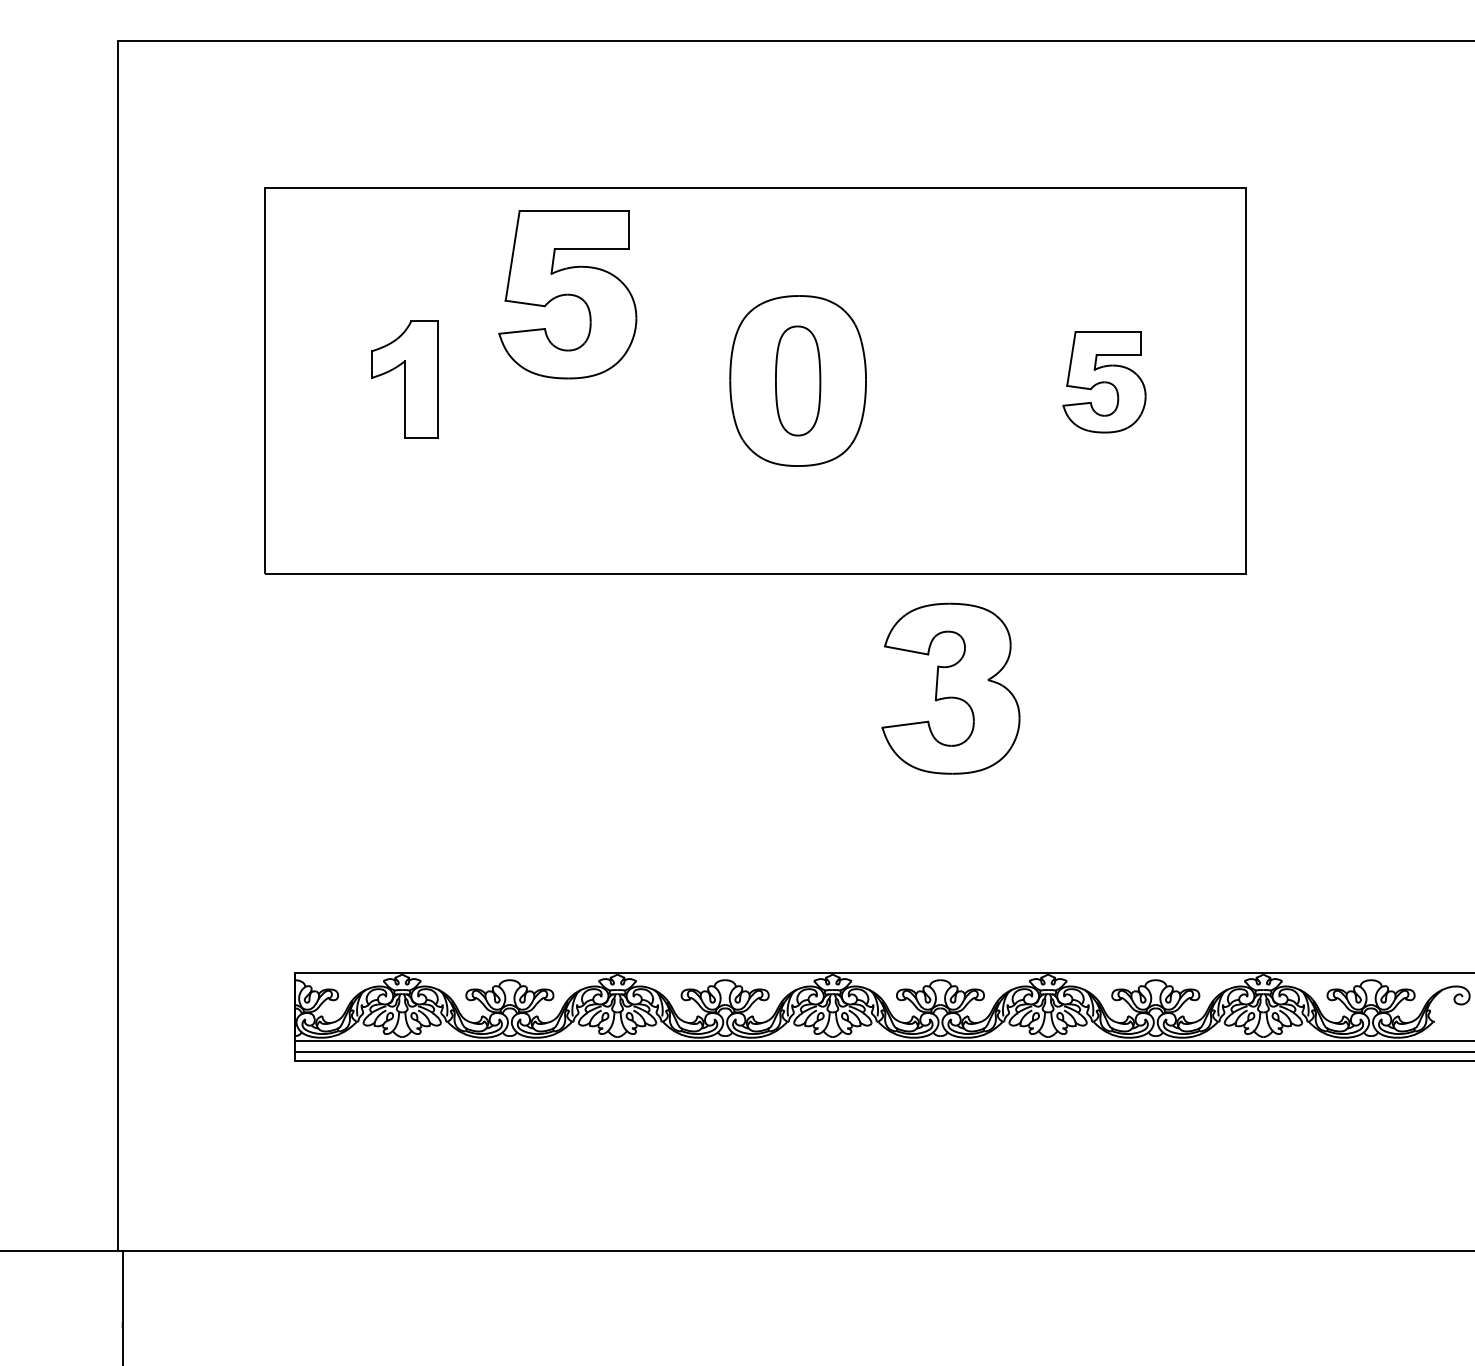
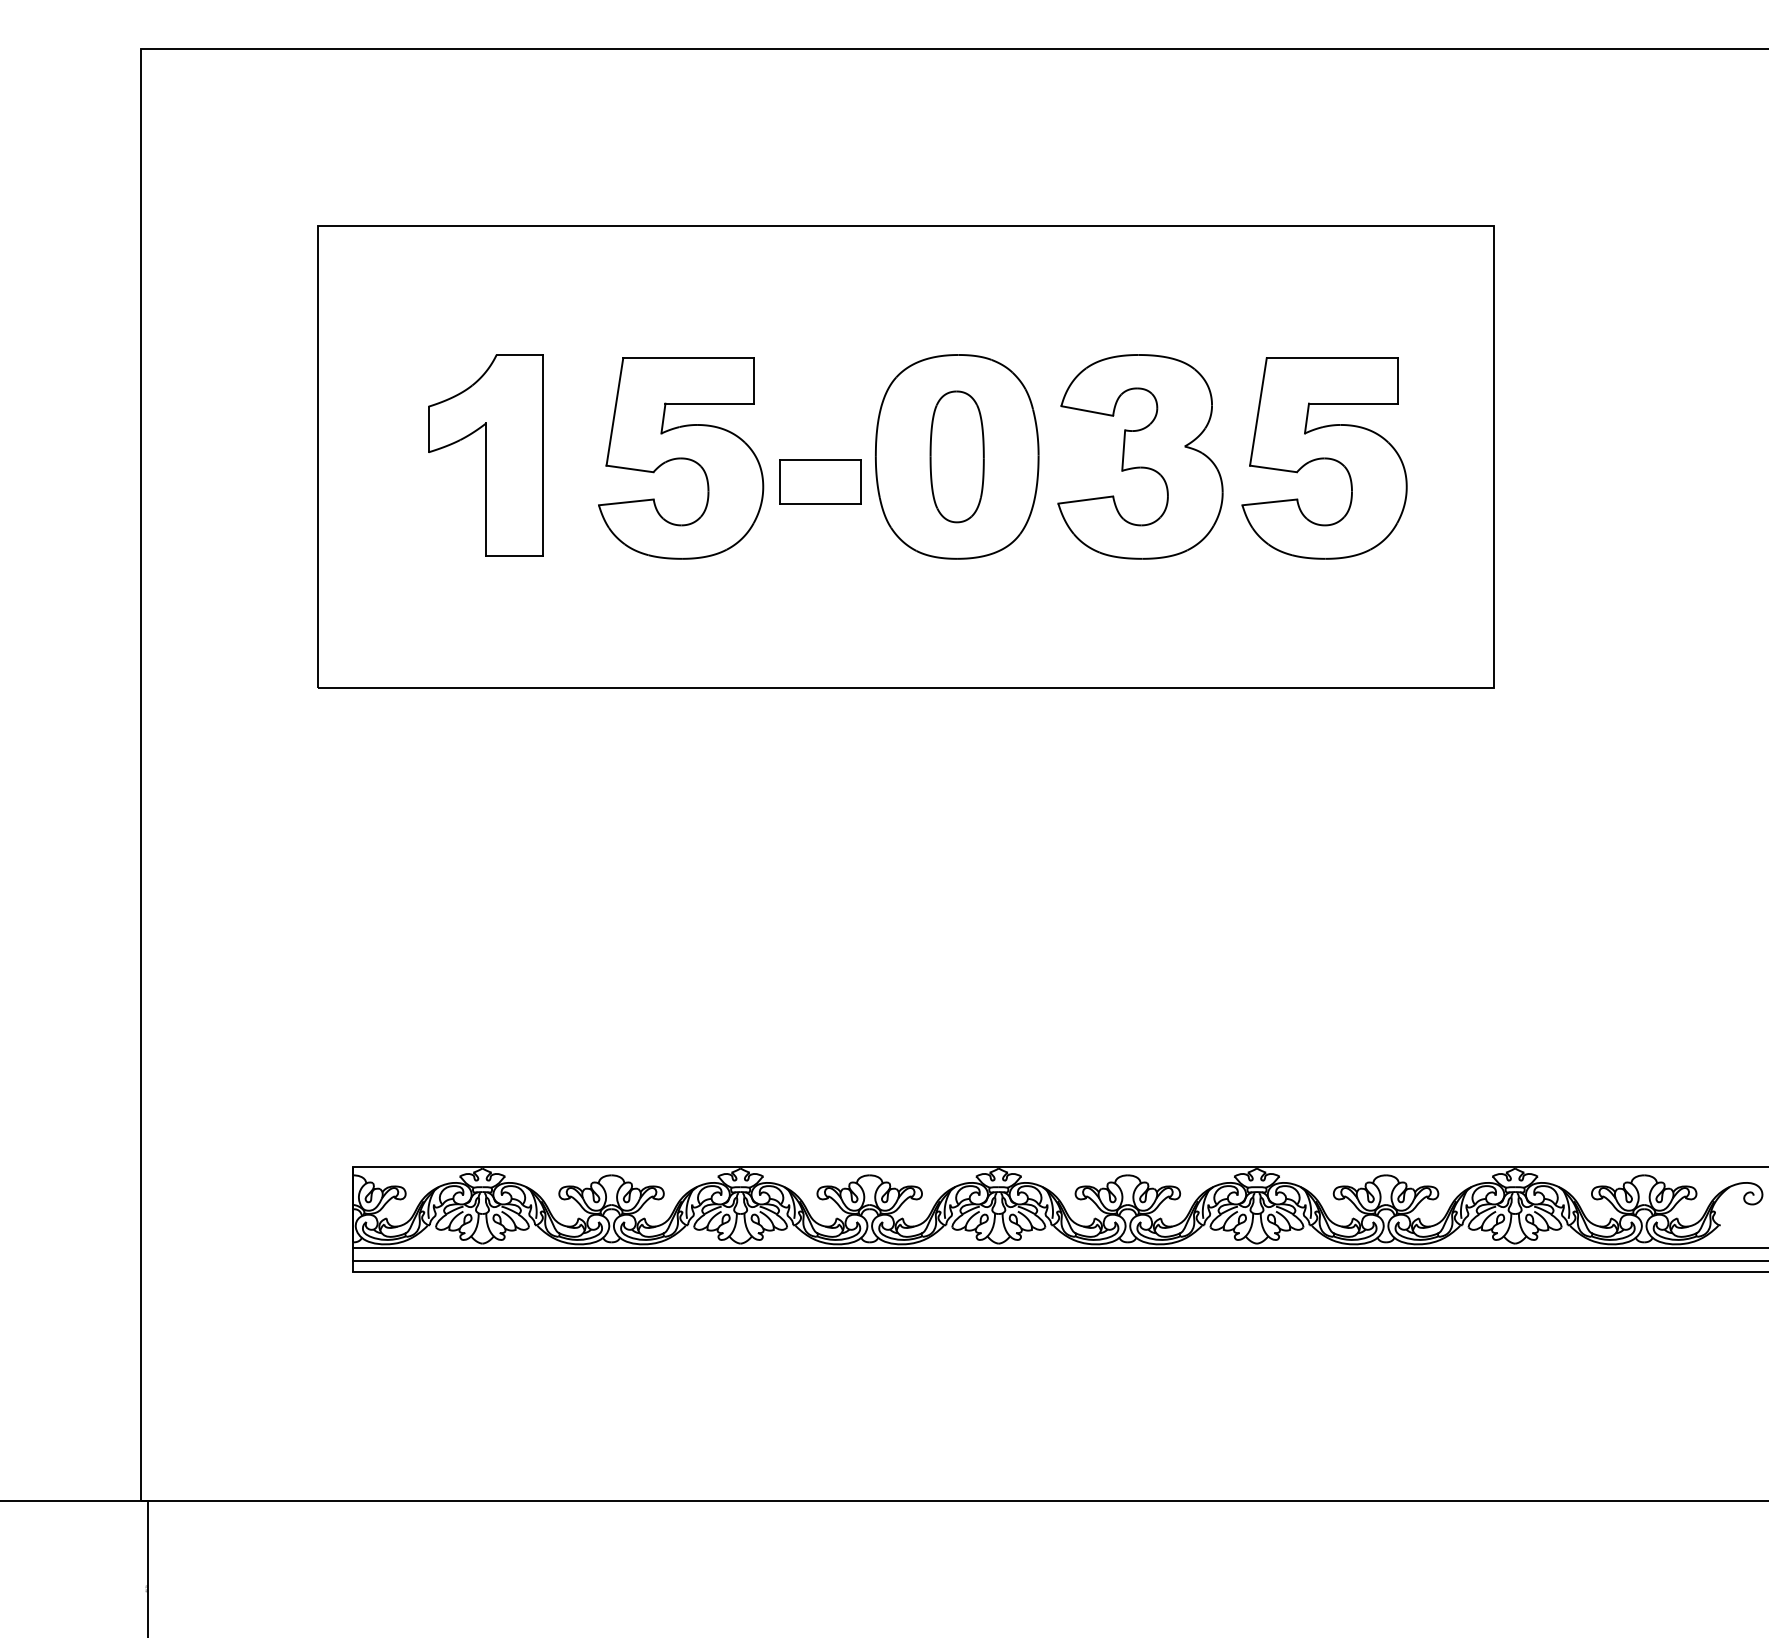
part: (568, 294) -> (681, 458), moved
part: (404, 379) -> (485, 455), size x1.43
part: (1104, 382) -> (1324, 458), size x1.67
part: (684, 401) -> (820, 481), added
part: (951, 688) -> (1140, 456), moved

